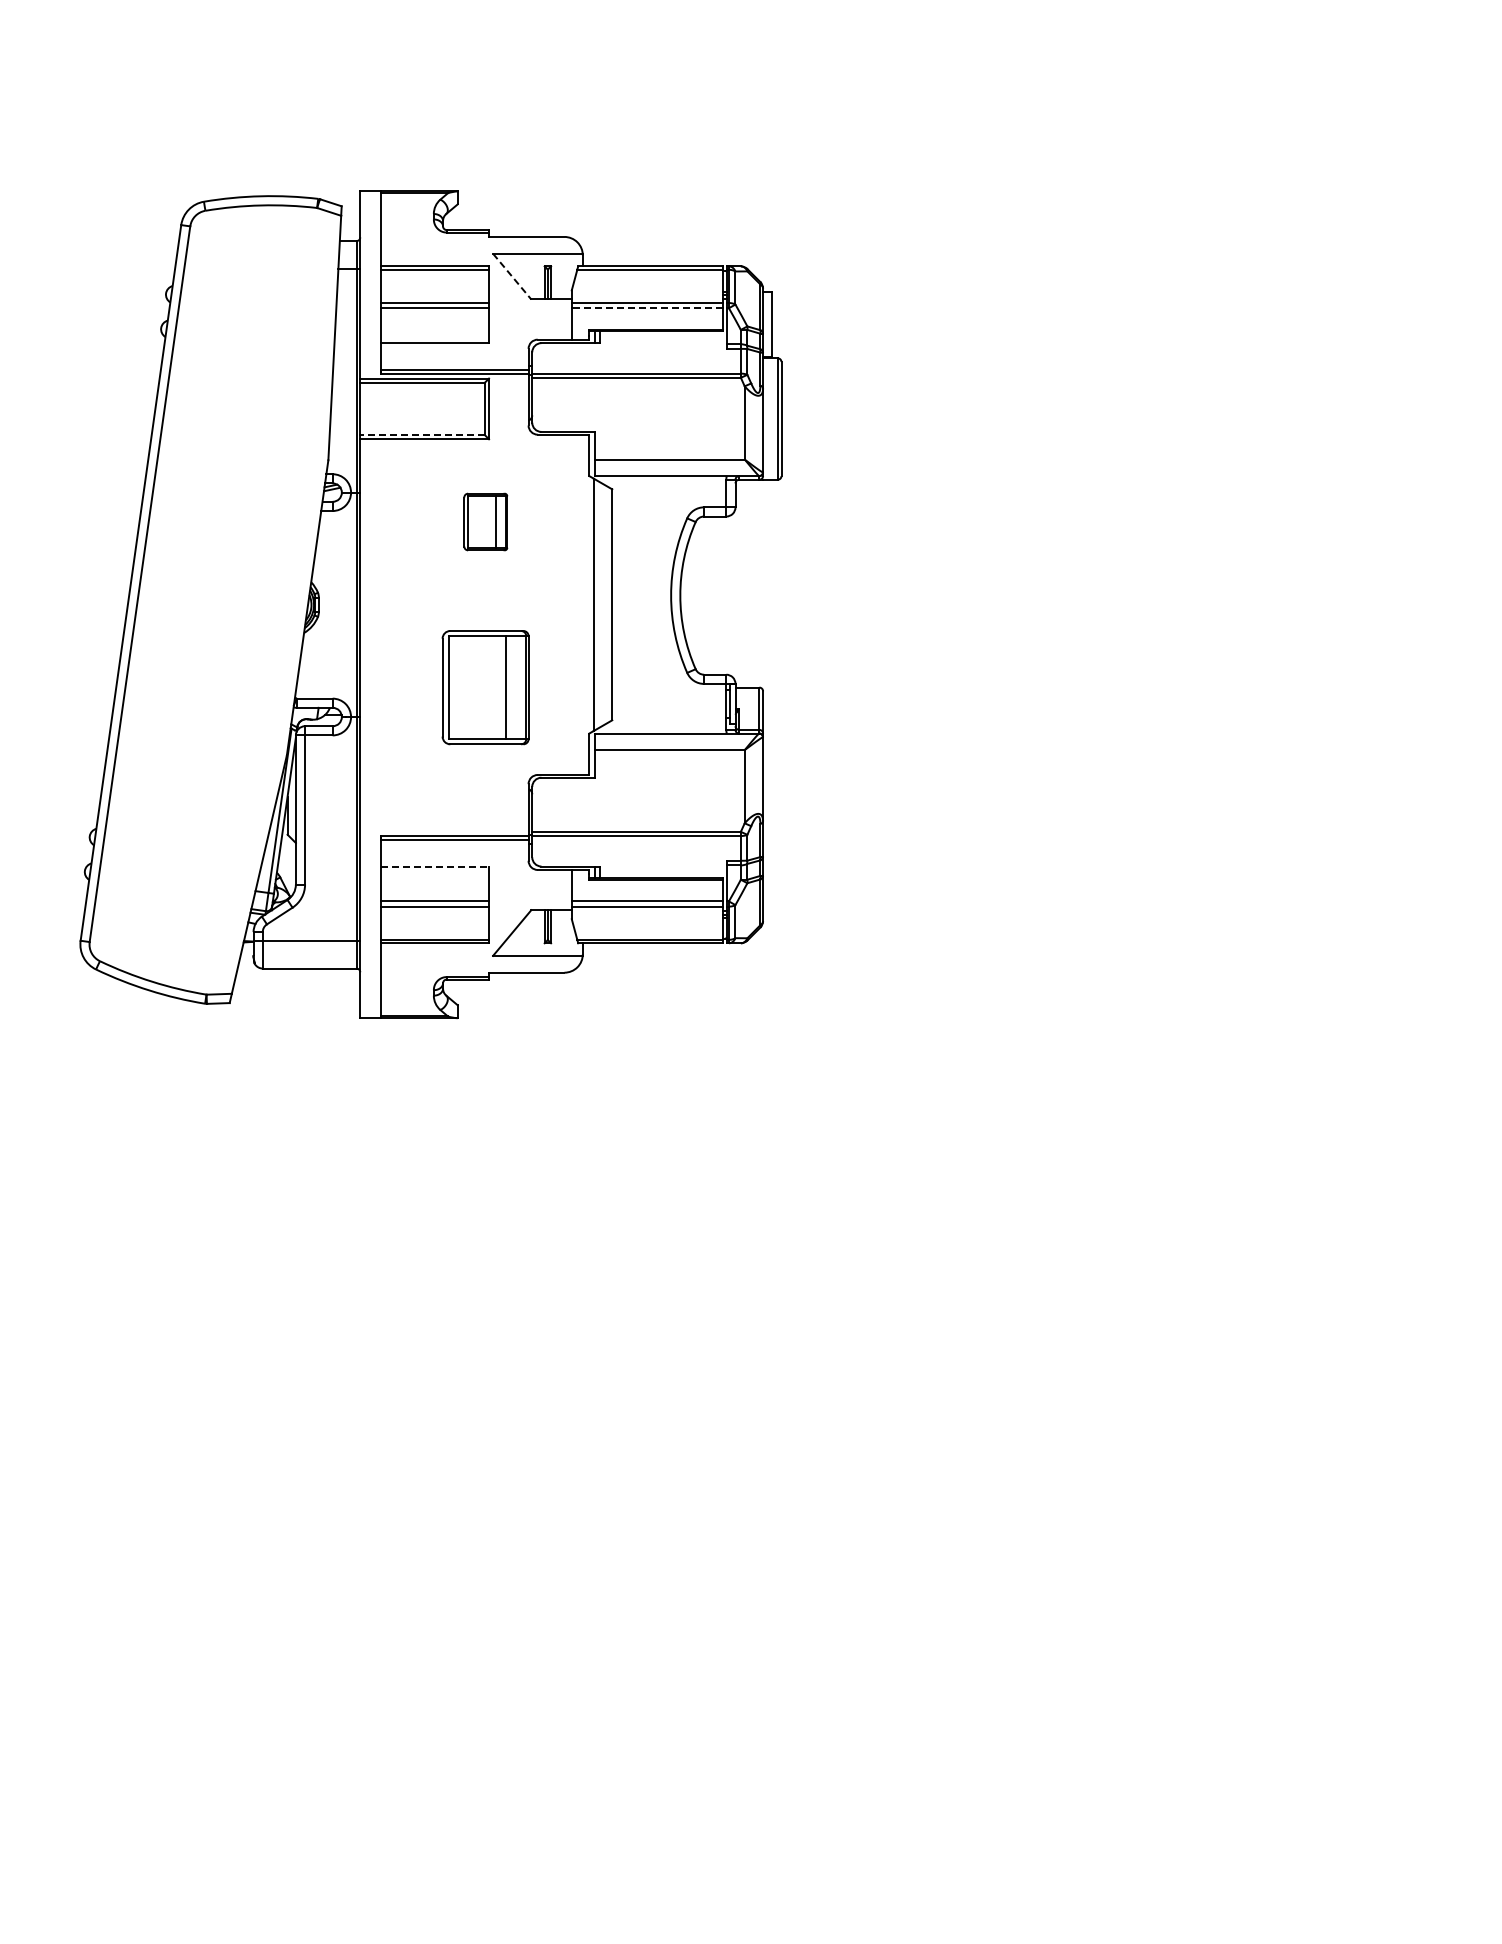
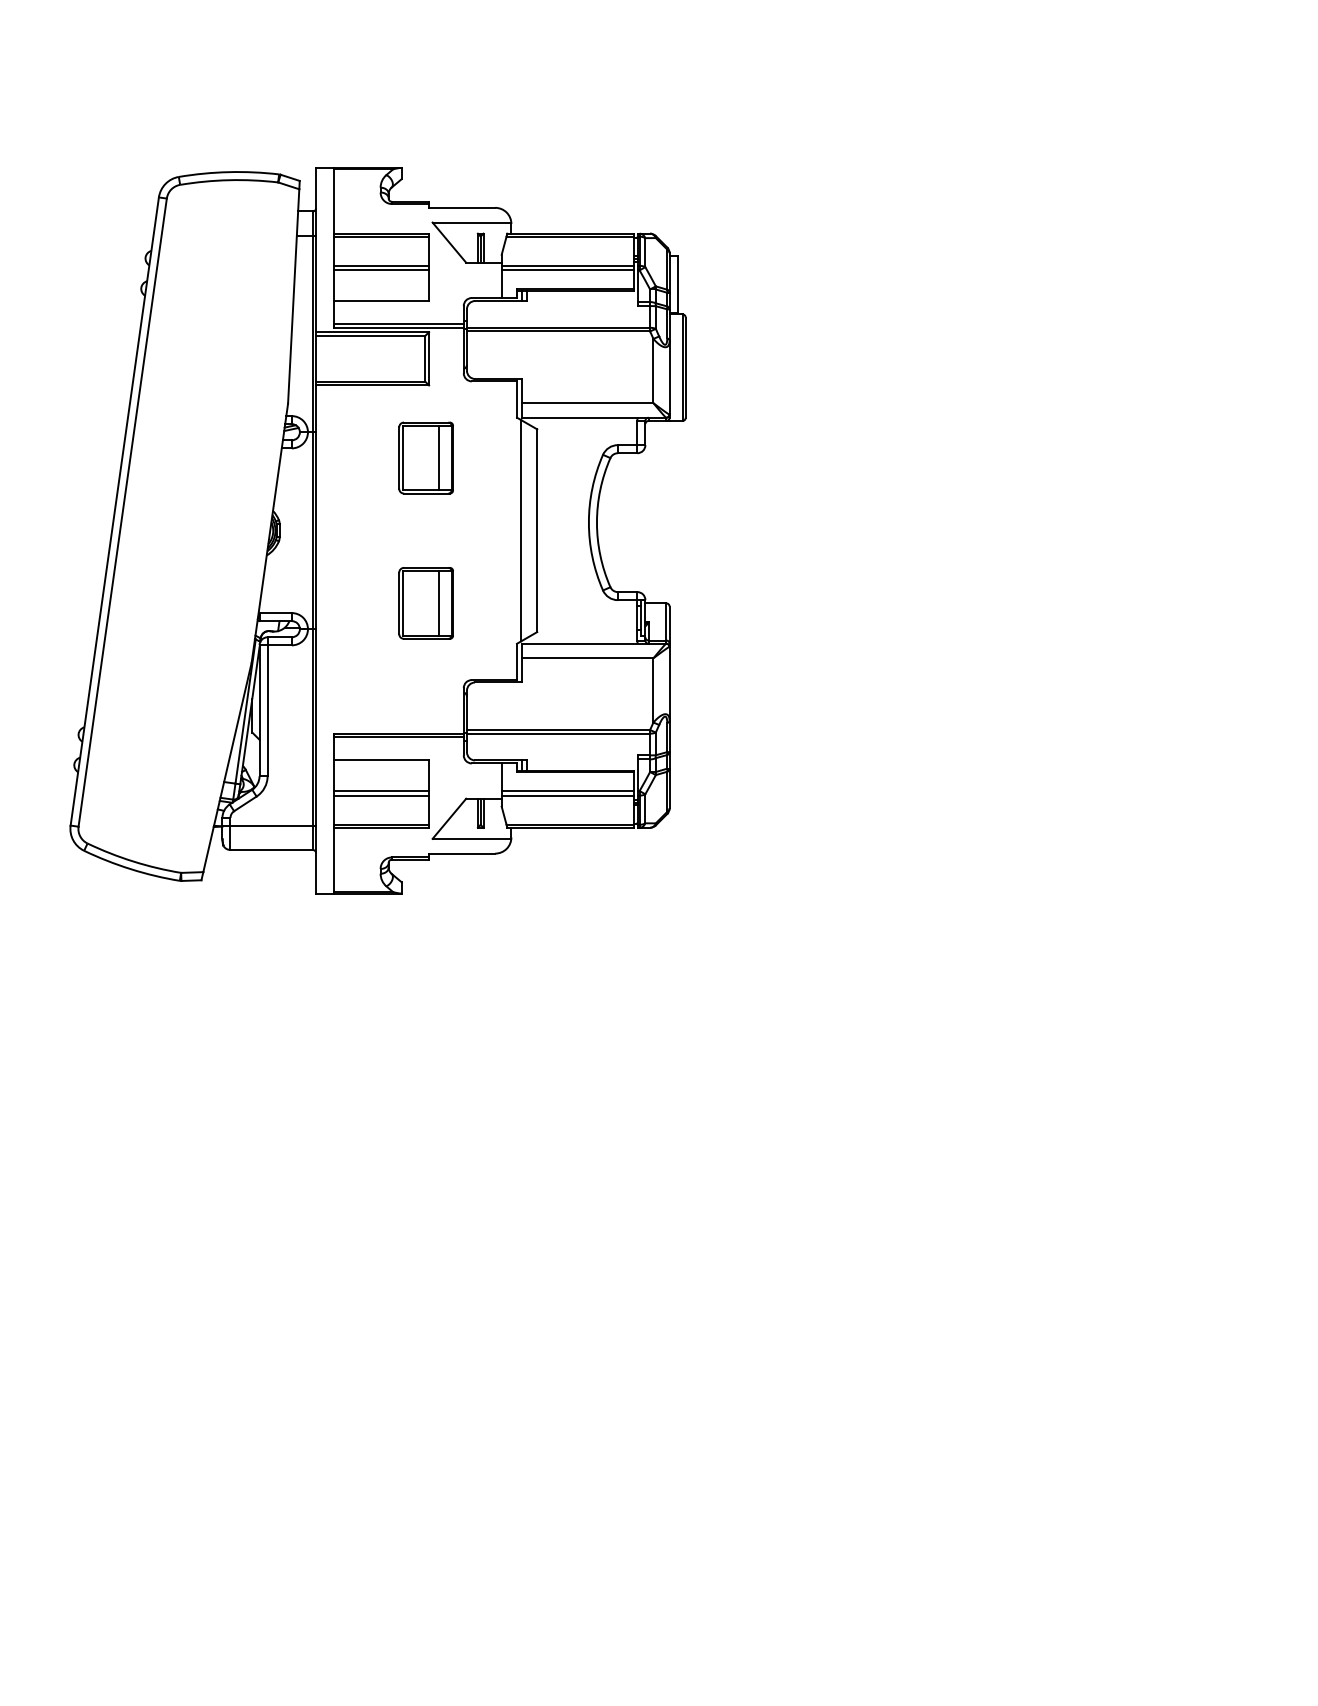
line: (512, 276) -> (449, 242), dashed -> solid
line: (646, 308) -> (567, 270), dashed -> solid
line: (421, 434) -> (369, 381), dashed -> solid
part: (485, 521) -> (425, 457), size x1.43
part: (485, 687) -> (425, 603), size x0.71
line: (435, 866) -> (382, 760), dashed -> solid

